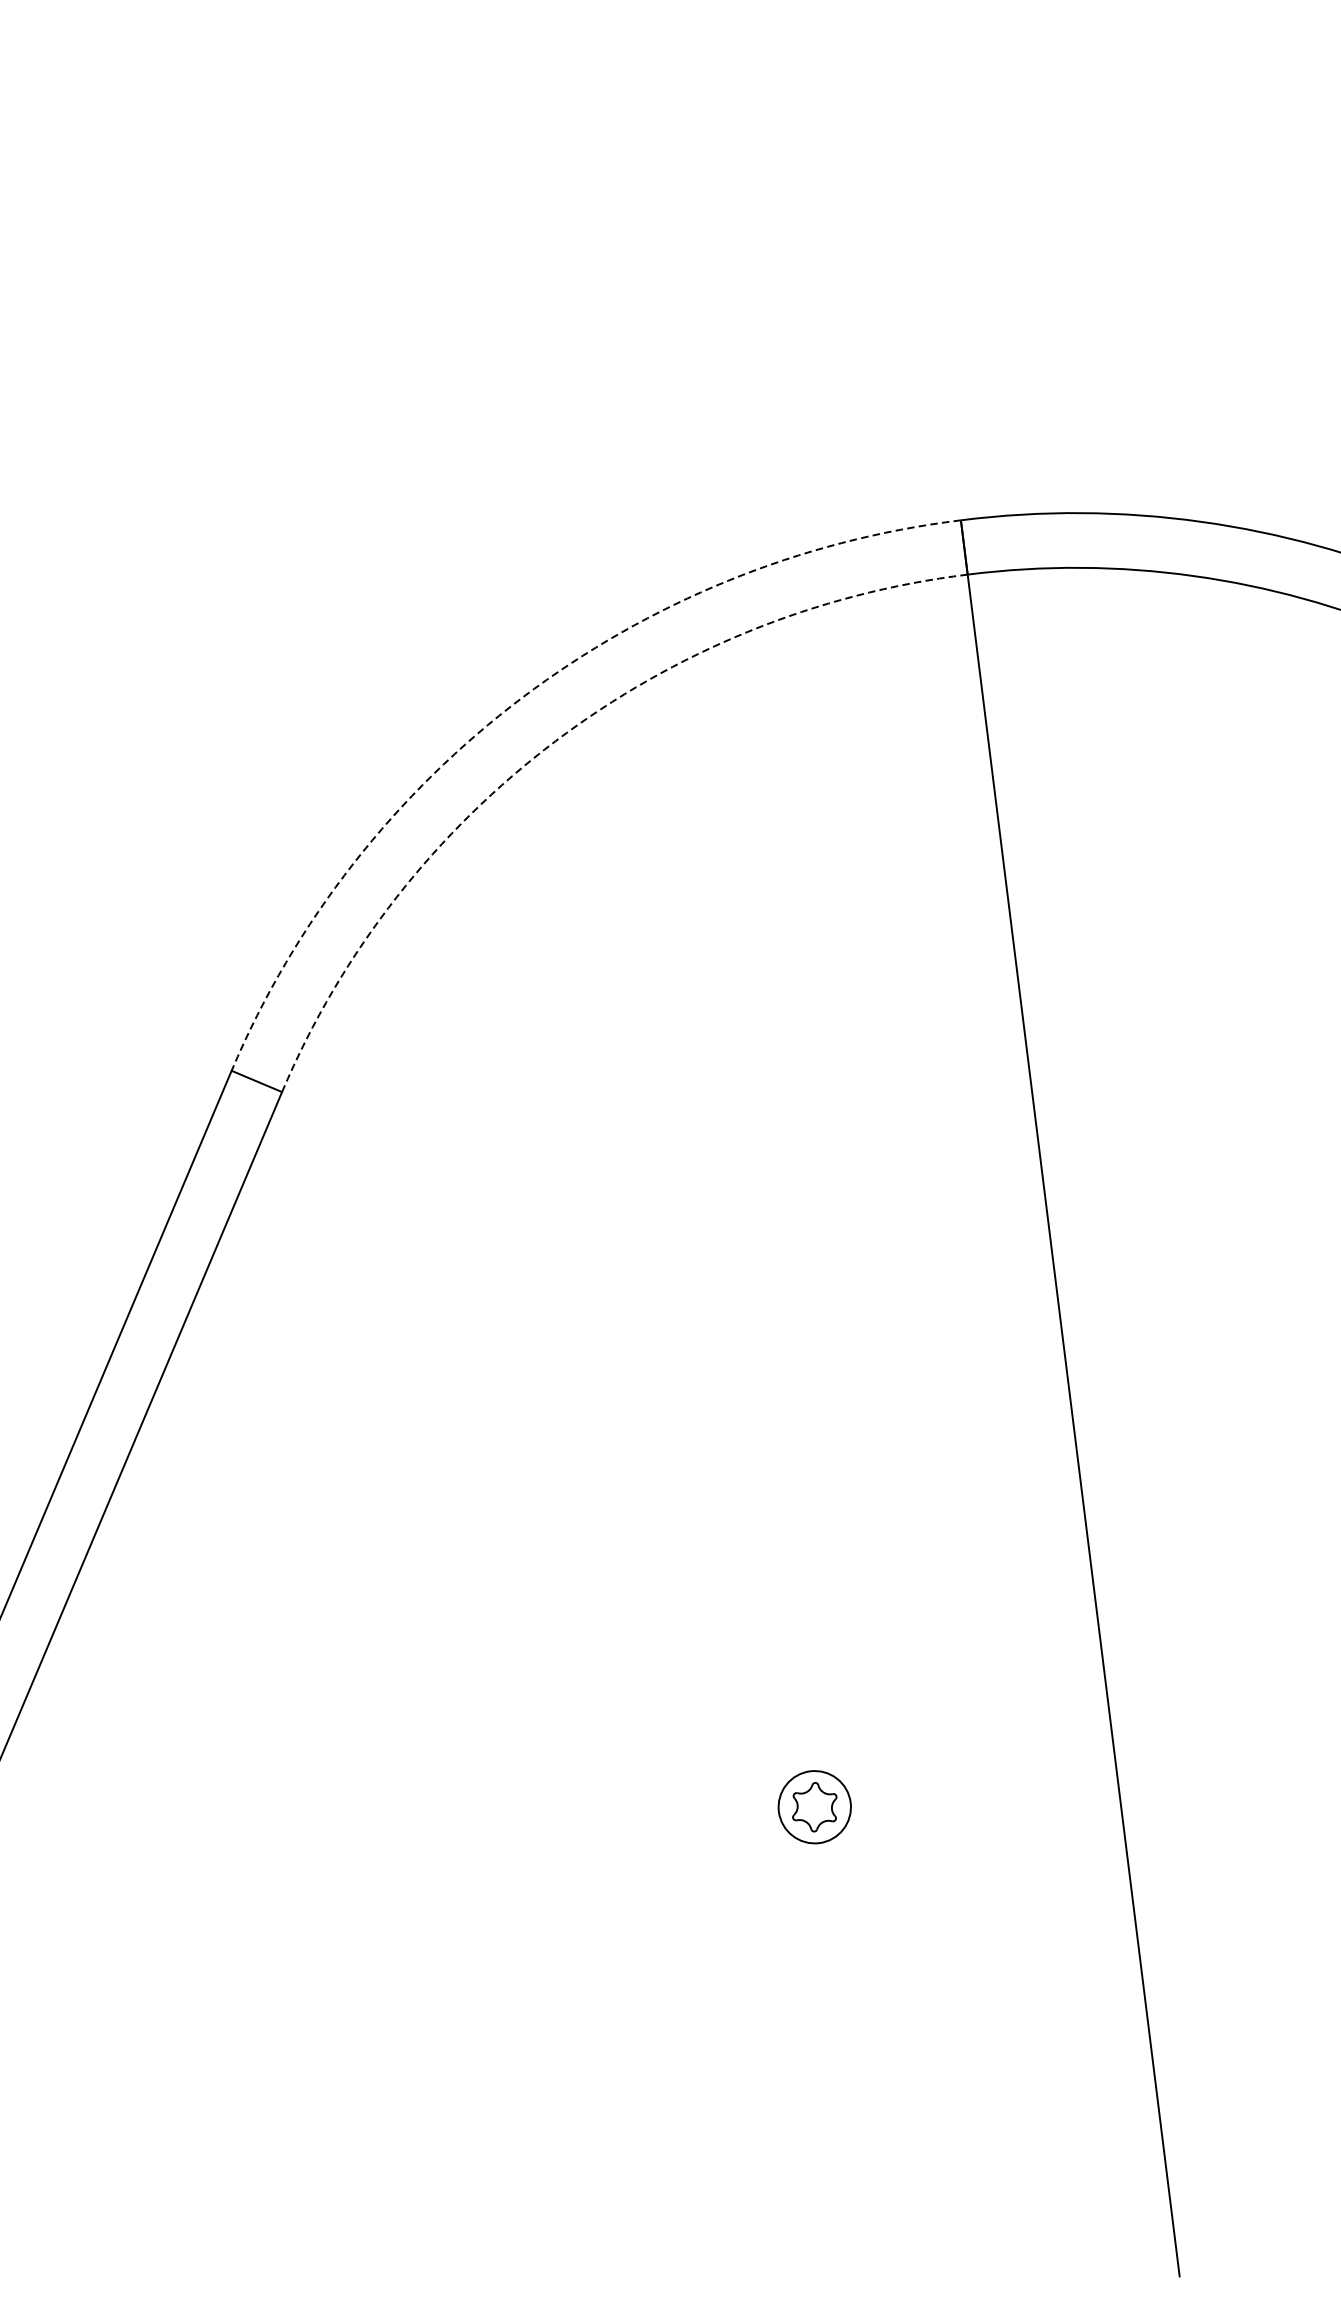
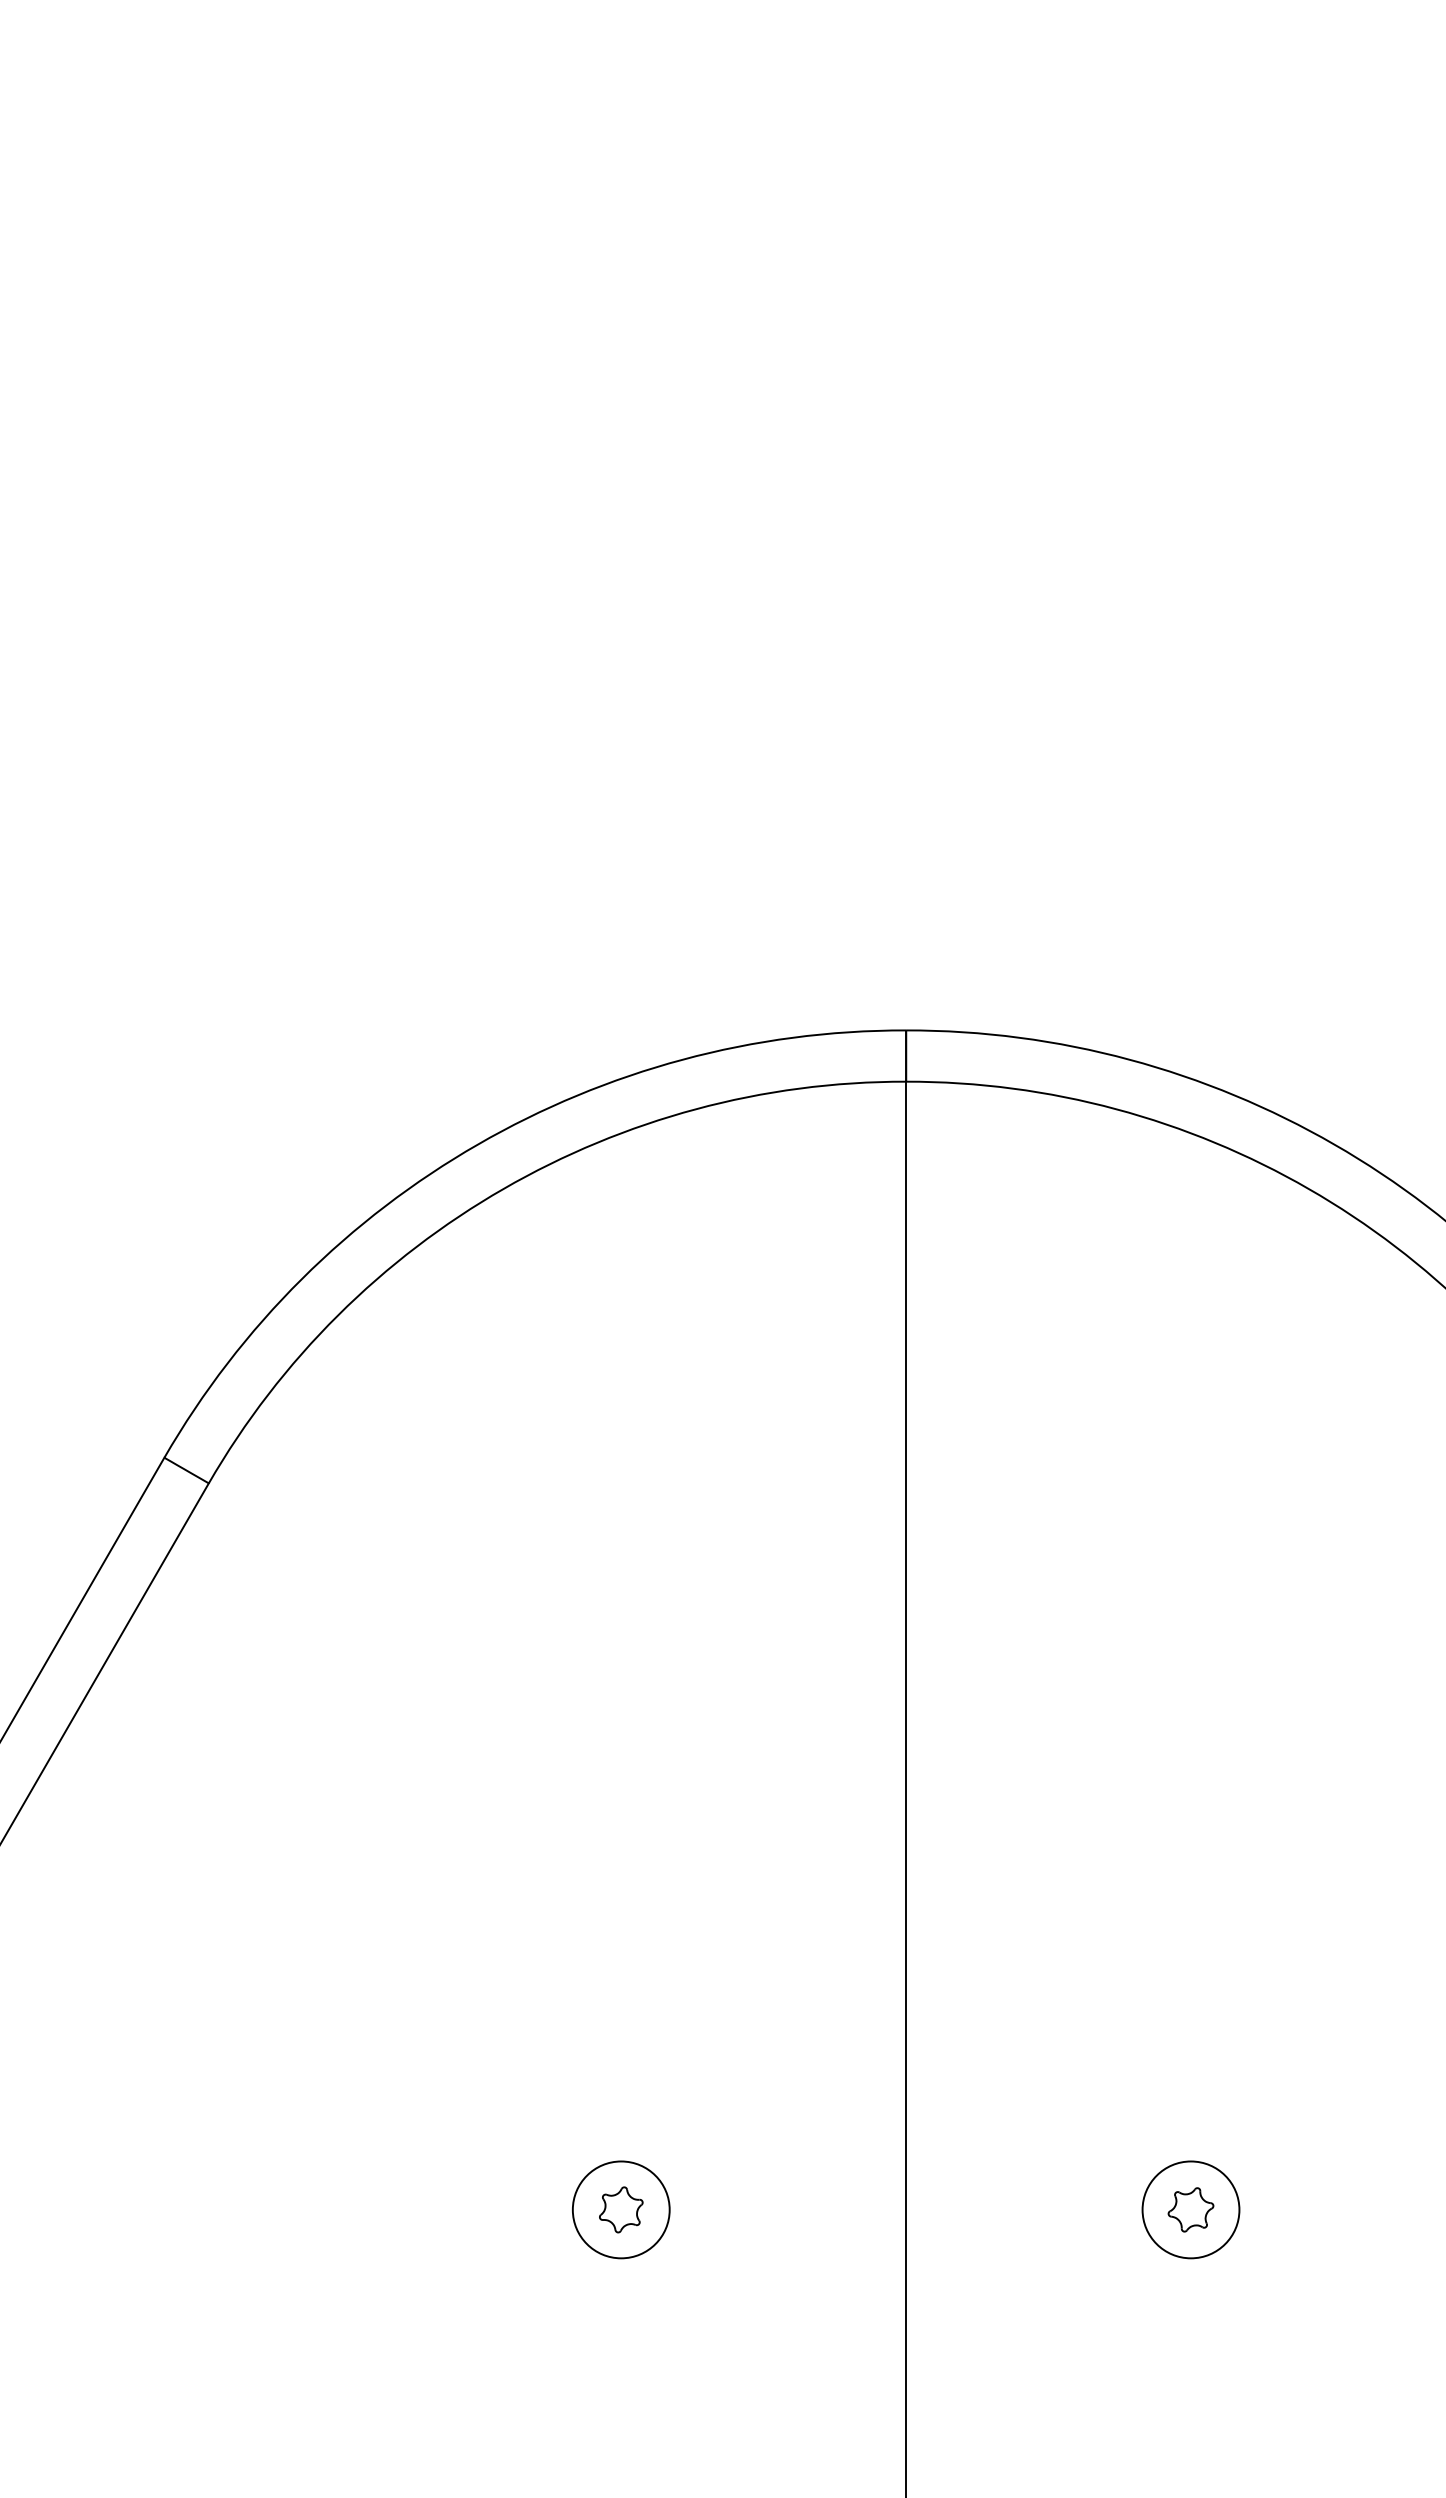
arc: (521, 697) -> (477, 1144), dashed -> solid
arc: (555, 740) -> (503, 1188), dashed -> solid
circle: (813, 1806) -> (620, 2209), size x1.43

